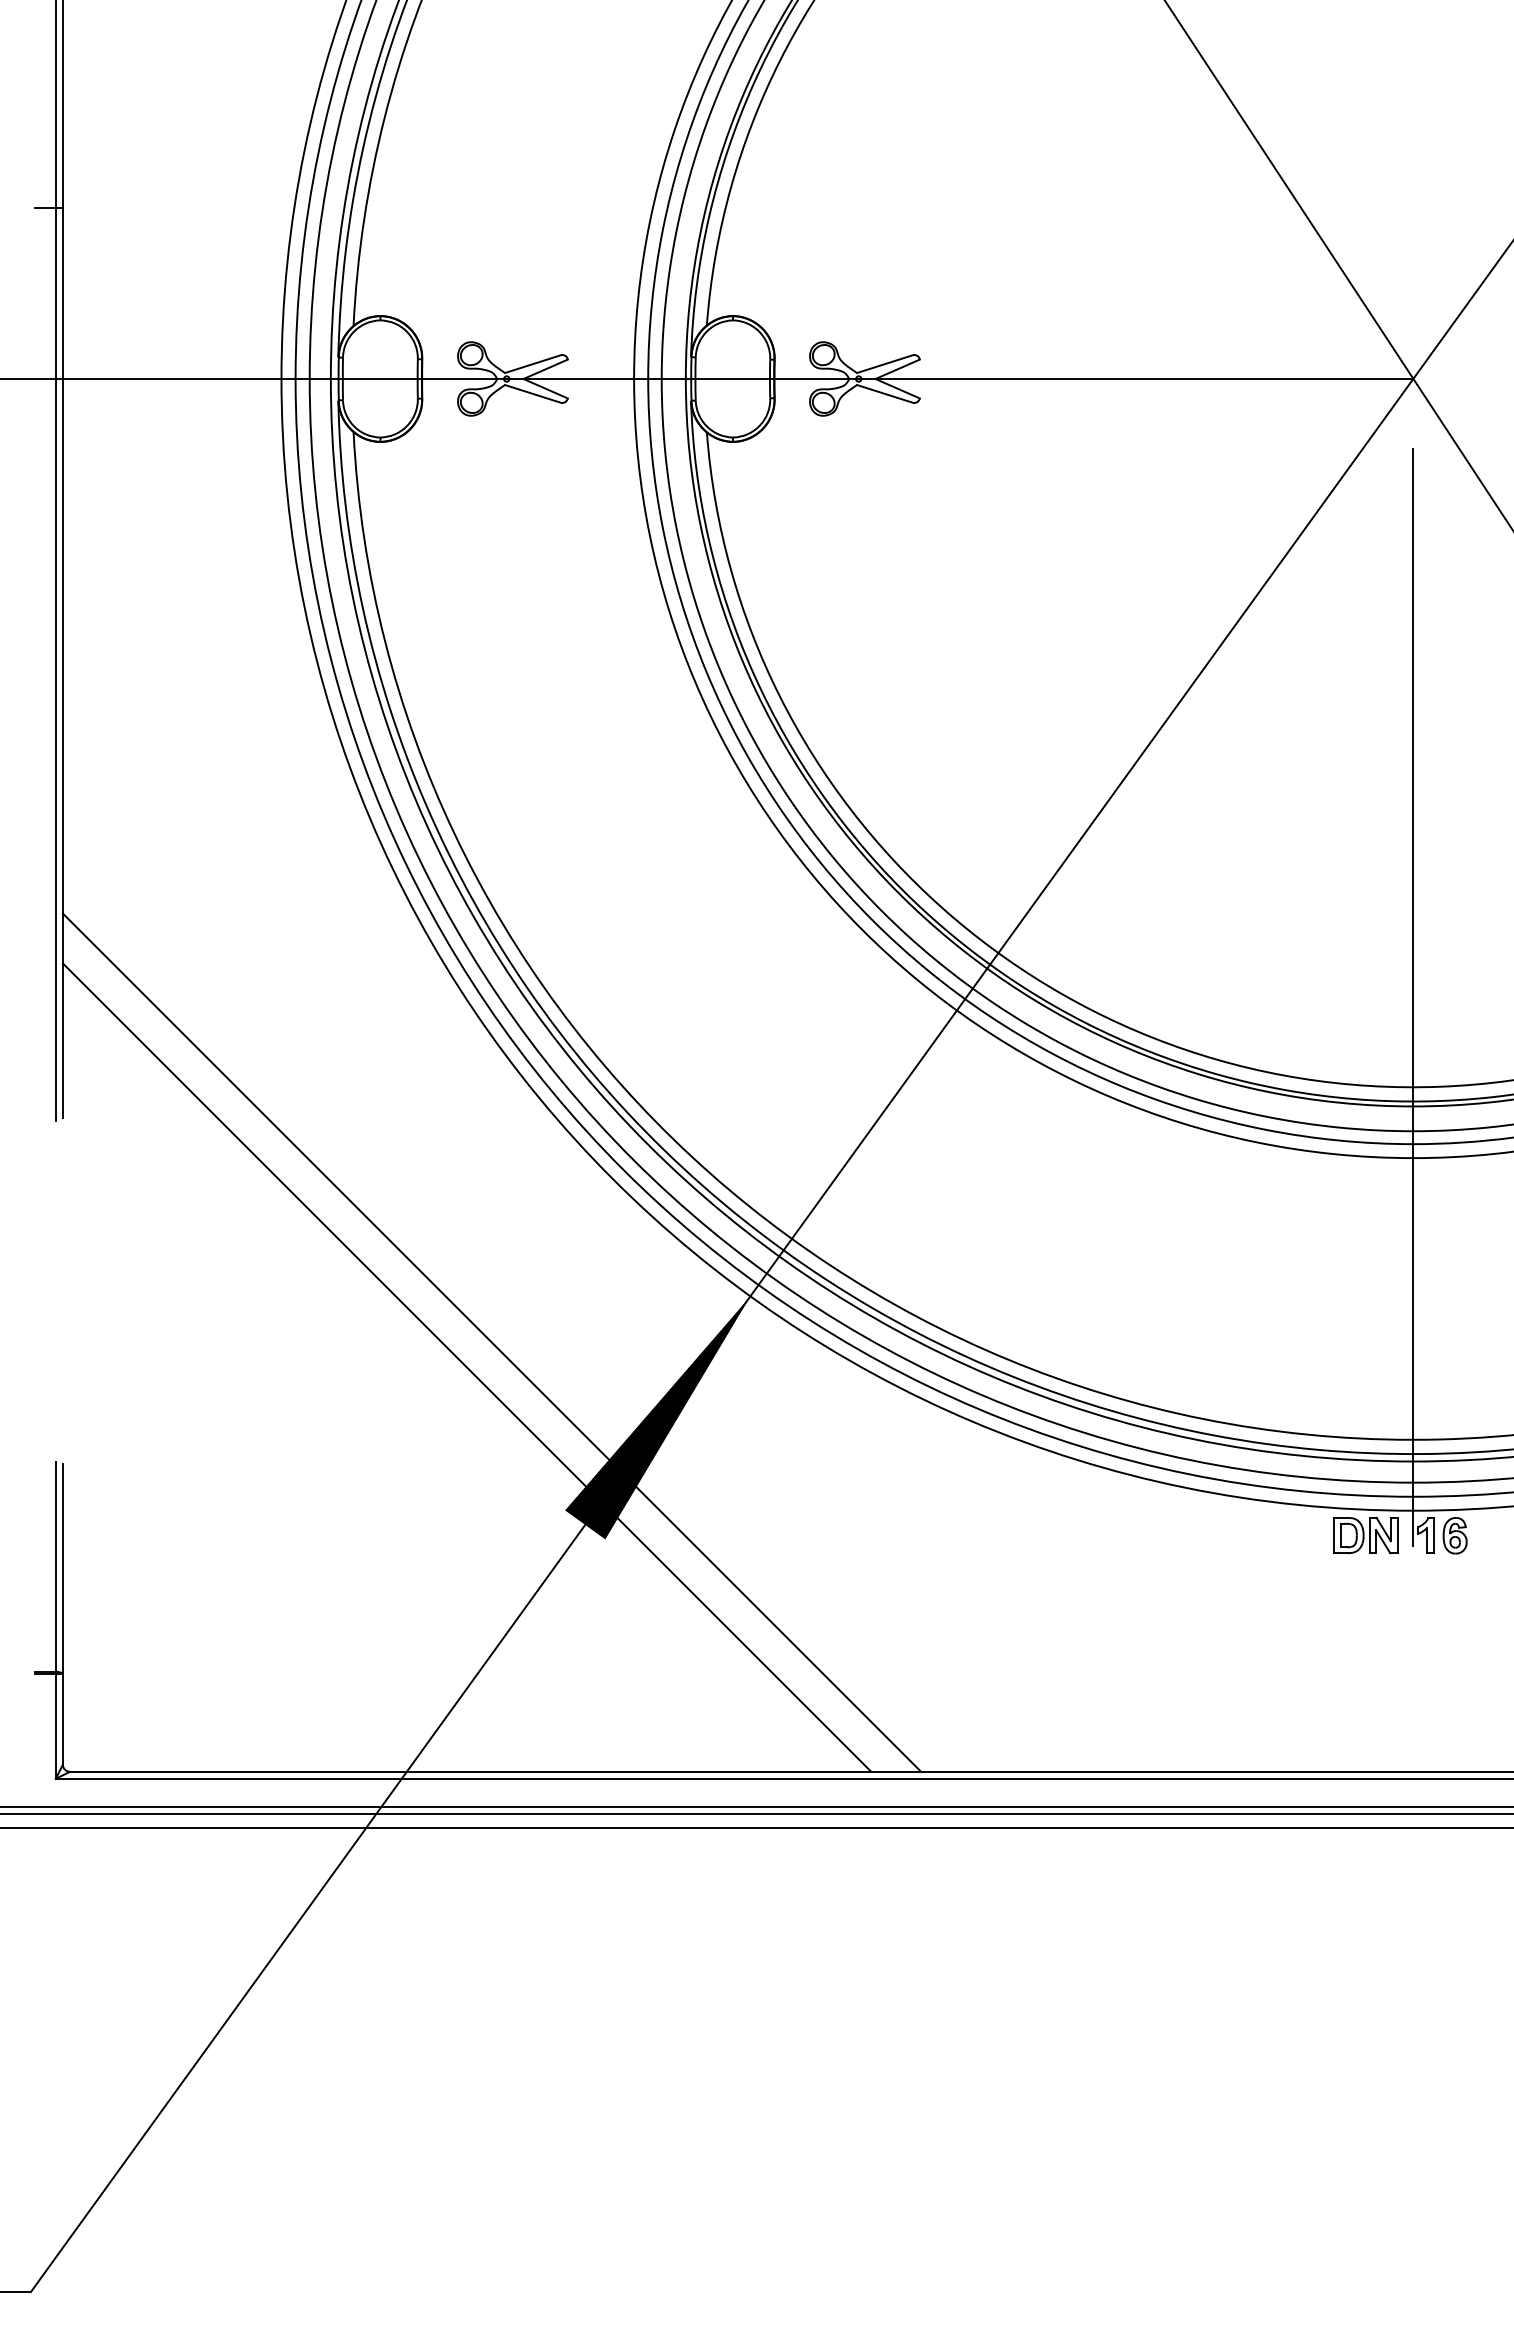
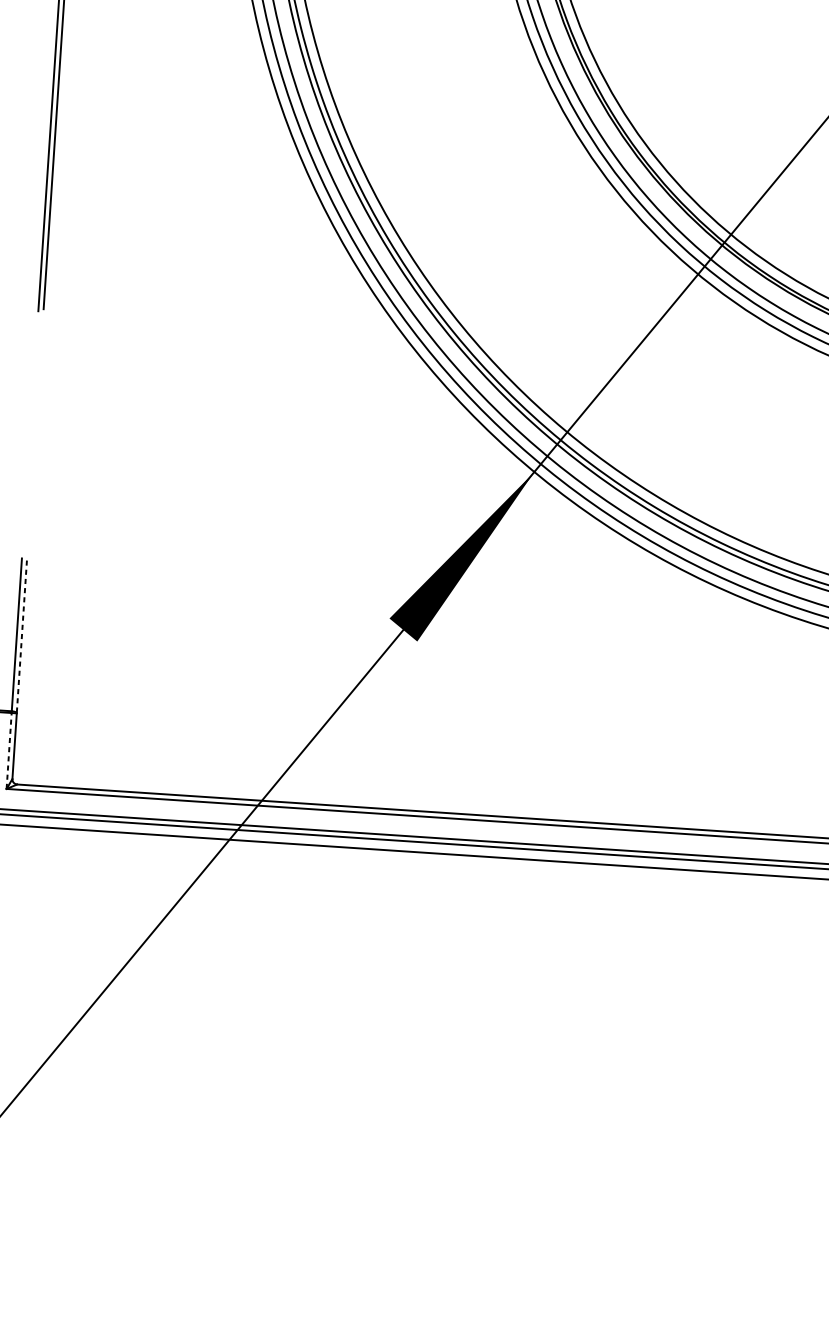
line: (491, 1342) -> (344, 493), removed
line: (466, 1367) -> (324, 509), removed
line: (62, 1569) -> (21, 637), solid -> dashed
line: (55, 1726) -> (8, 750), solid -> dashed

